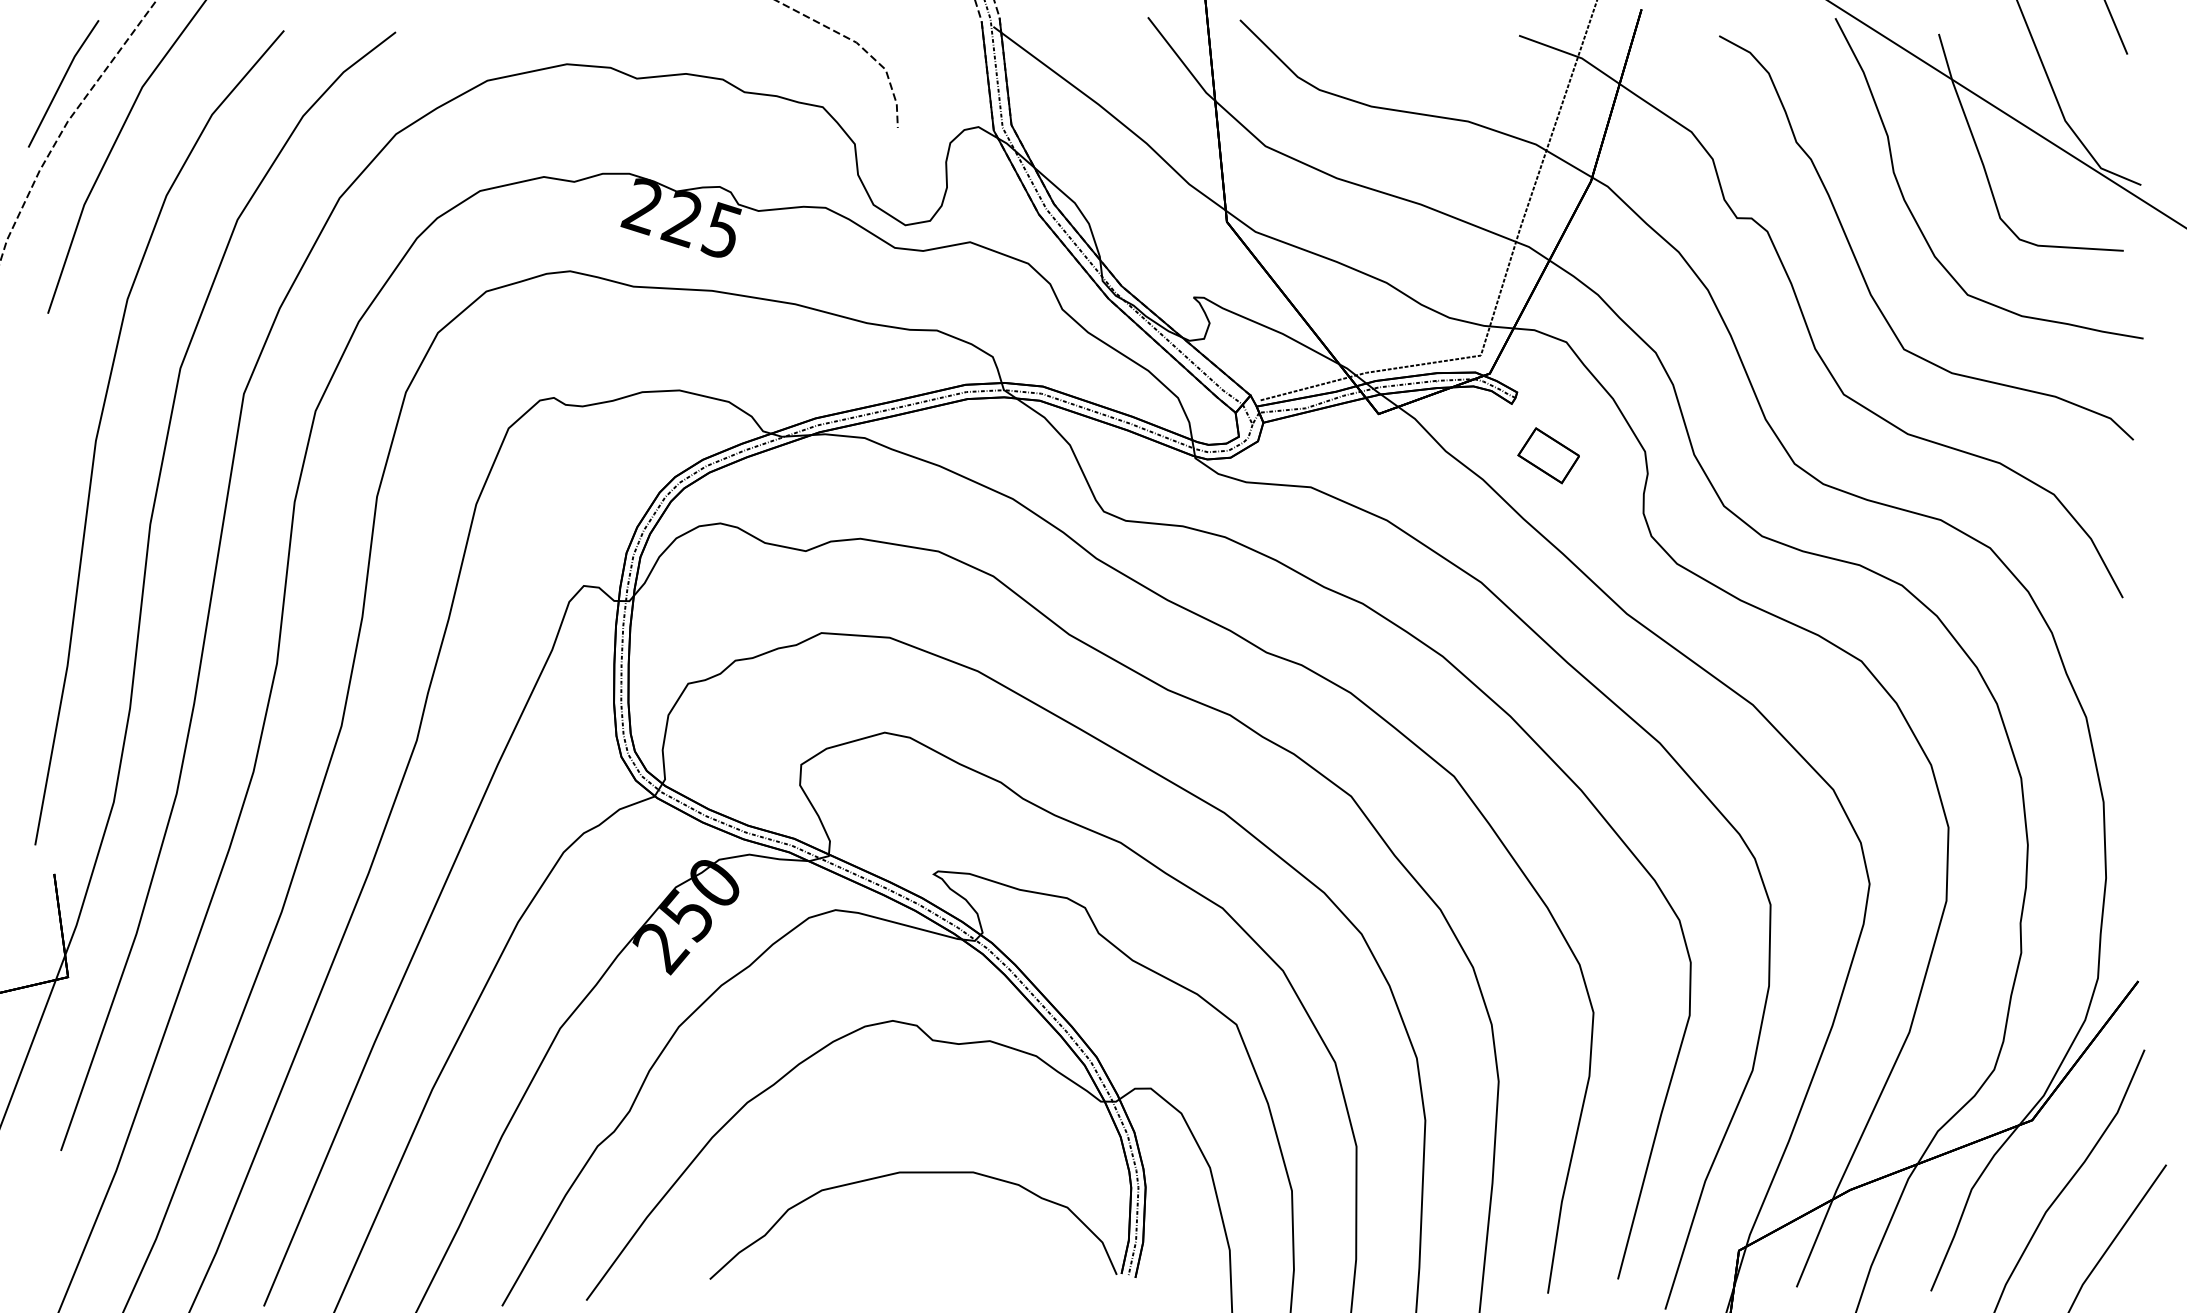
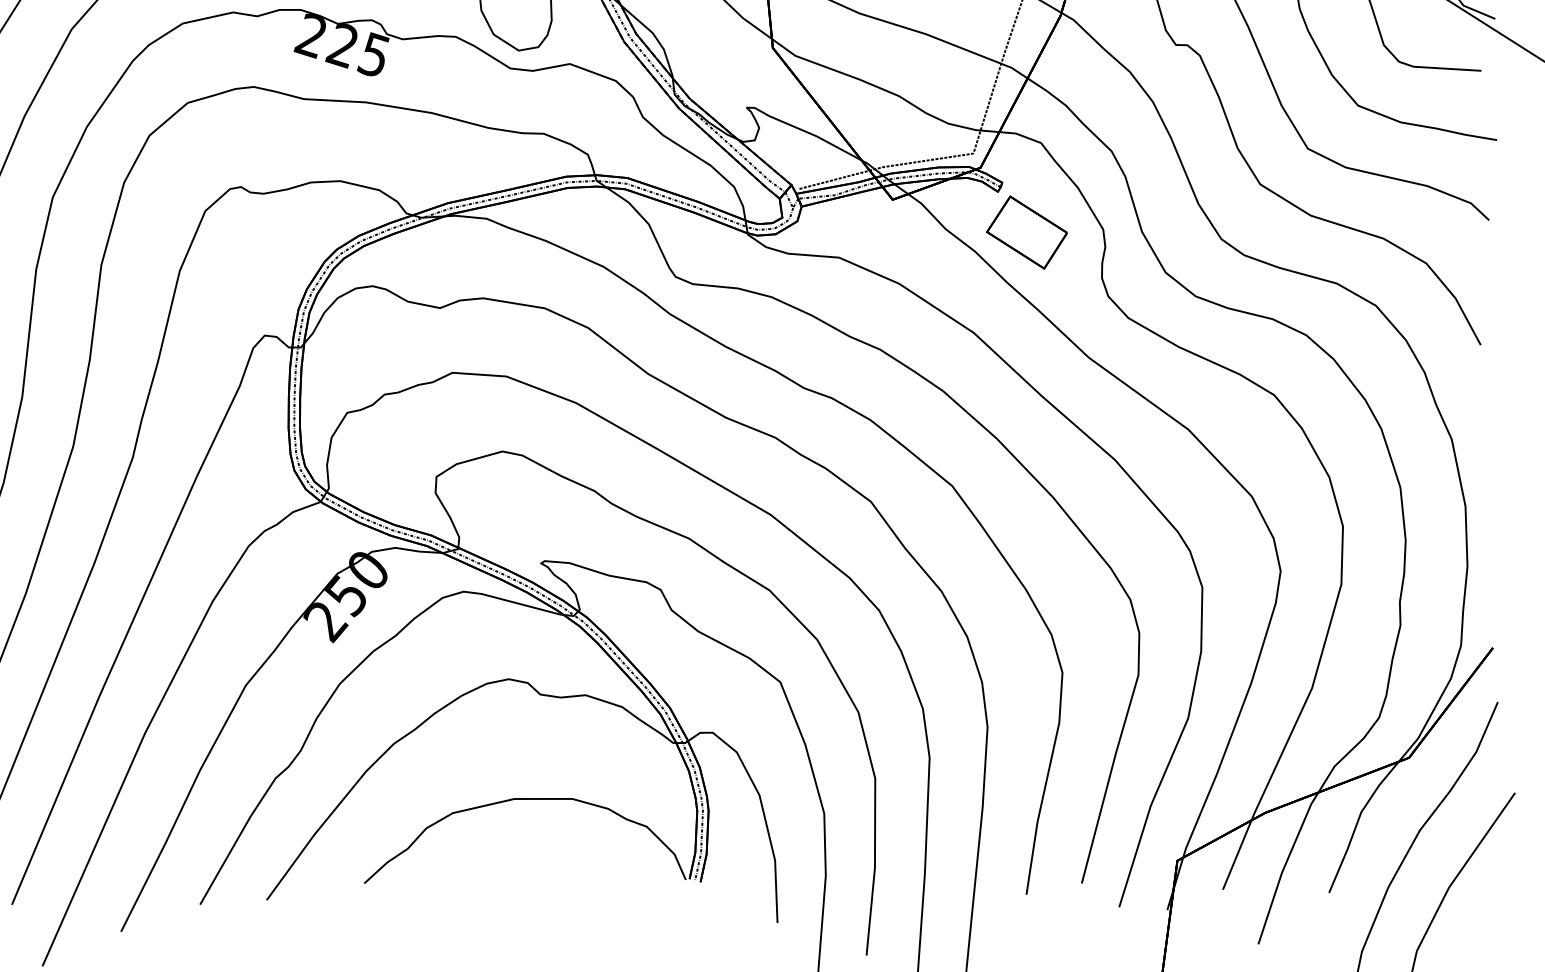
part: (1548, 455) -> (1026, 232), size x1.67

